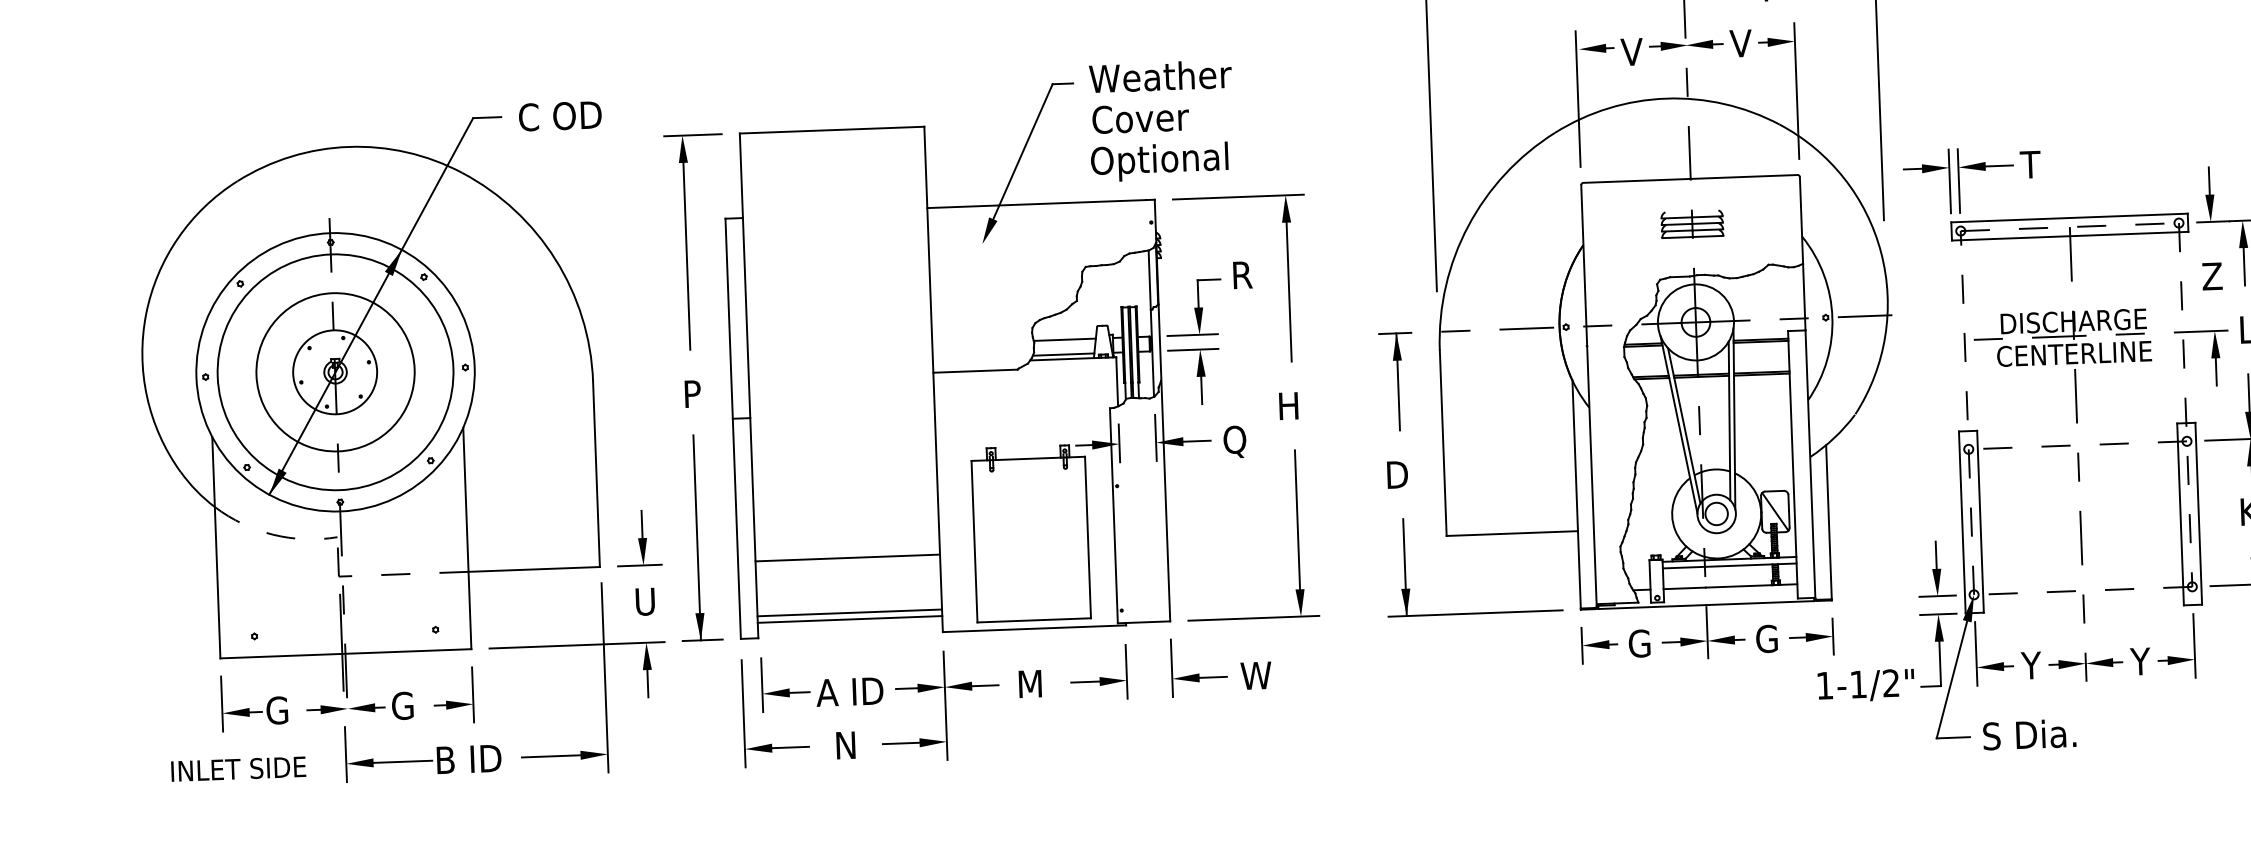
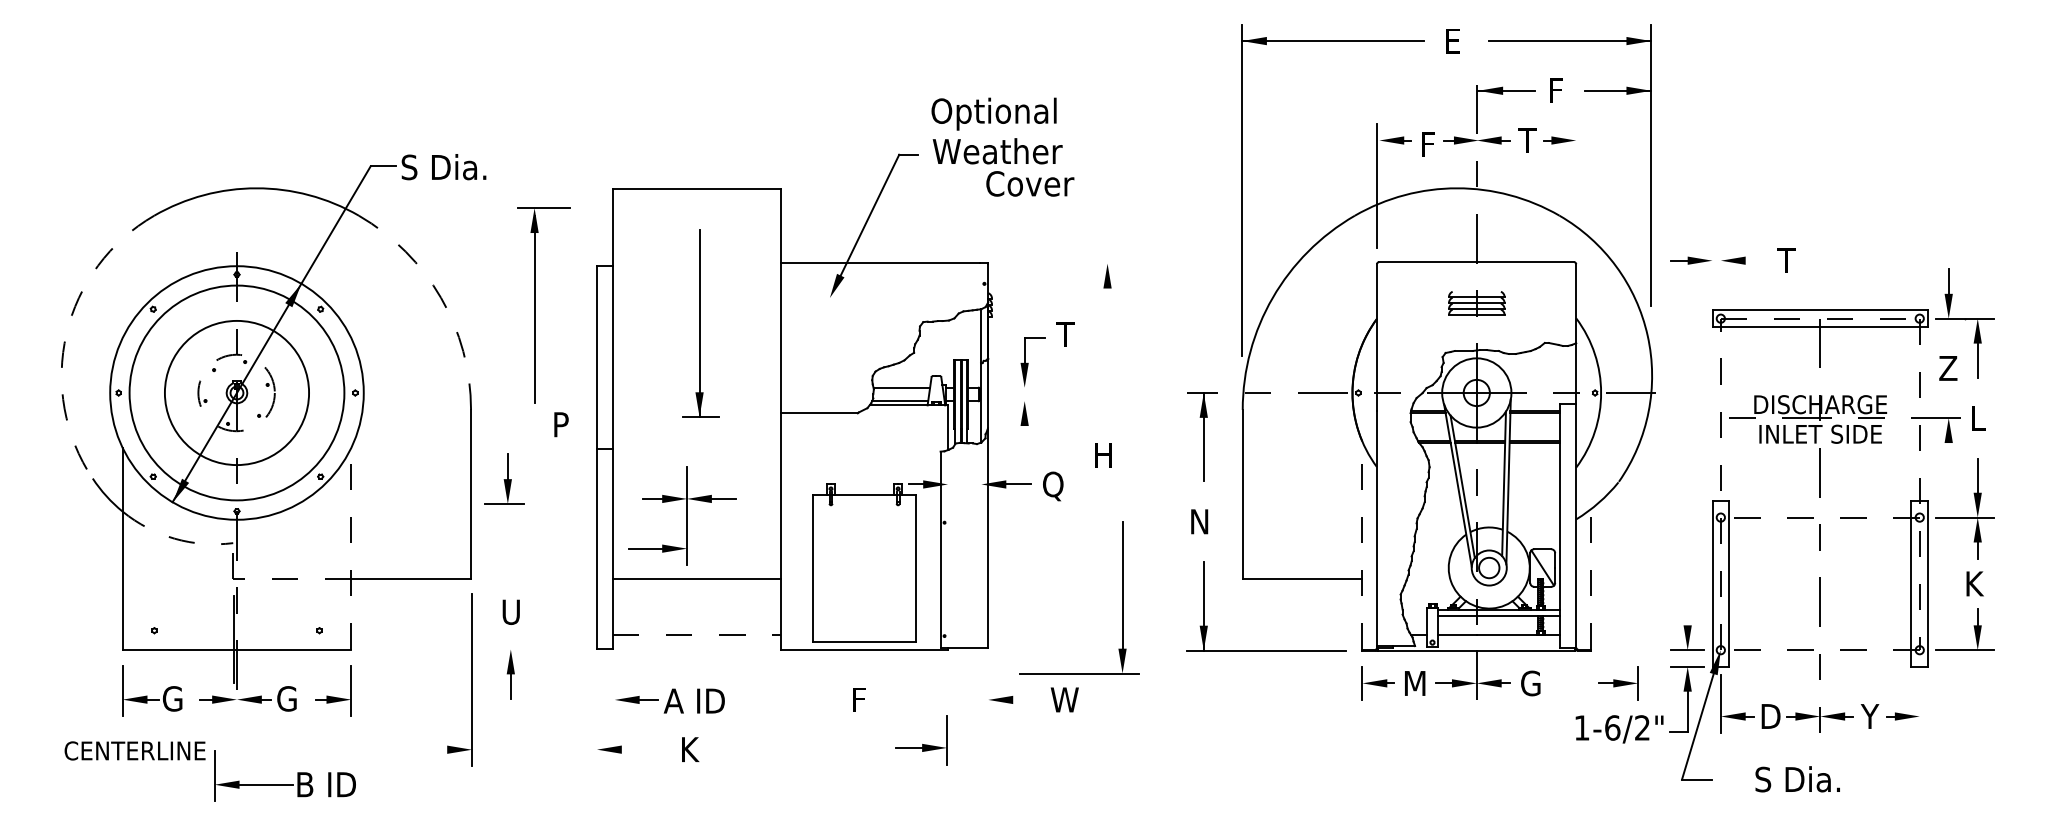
text: (1741, 43) -> (1527, 140), V -> T
text: (1631, 51) -> (1427, 144), V -> F
line: (1797, 90) -> (1576, 185), removed
text: (554, 116) -> (444, 167), C OD -> S Dia.
text: (1140, 118) -> (1030, 183), moved
text: (1159, 161) -> (993, 113), moved
line: (1998, 165) -> (1757, 260), removed
line: (1949, 181) -> (1712, 273), removed
line: (1958, 181) -> (1720, 273), removed
line: (1238, 196) -> (1064, 263), removed
part: (687, 242) -> (535, 305), moved
arc: (556, 259) -> (441, 297), solid -> dashed
text: (1242, 274) -> (1065, 334), R -> T
line: (1289, 291) -> (1107, 351), removed
arc: (146, 313) -> (66, 333), solid -> dashed
line: (1192, 334) -> (1018, 387), removed
line: (1193, 350) -> (1018, 401), removed
text: (2073, 353) -> (1819, 433), CENTERLINE -> INLET SIDE
circle: (335, 371) -> (236, 392), solid -> dashed
line: (2216, 372) -> (1948, 455), removed
line: (1201, 390) -> (1024, 438), removed
line: (1156, 438) -> (981, 480), removed
line: (1119, 442) -> (948, 483), removed
text: (1396, 474) -> (1199, 521), D -> N
line: (1576, 494) -> (1362, 545), solid -> dashed
line: (1829, 521) -> (1591, 578), solid -> dashed
part: (1297, 533) -> (1122, 597), moved
part: (638, 537) -> (504, 478), moved
part: (698, 537) -> (700, 323), moved
line: (467, 538) -> (351, 548), solid -> dashed
line: (1935, 554) -> (1687, 612), removed
line: (849, 613) -> (696, 629), removed
line: (850, 619) -> (697, 635), solid -> dashed
part: (1811, 637) -> (1618, 683), moved
text: (1640, 643) -> (1415, 683), G -> M
line: (576, 645) -> (447, 649), removed
line: (2194, 646) -> (1919, 704), removed
text: (2031, 665) -> (1770, 716), Y -> D
line: (1172, 668) -> (988, 690), removed
part: (1098, 673) -> (921, 740), moved
line: (1213, 676) -> (1025, 699), removed
text: (1029, 683) -> (858, 699), M -> F
line: (761, 684) -> (614, 691), removed
text: (1858, 684) -> (1612, 727), 1-1/2" -> 1-6/2"
part: (940, 705) -> (682, 515), moved
line: (744, 713) -> (597, 717), removed
text: (2029, 734) -> (1797, 779), moved
text: (846, 745) -> (689, 749), N -> K
line: (790, 747) -> (638, 749), removed
line: (551, 756) -> (420, 749), removed
part: (422, 760) -> (284, 784), moved
text: (237, 768) -> (134, 750), INLET SIDE -> CENTERLINE

